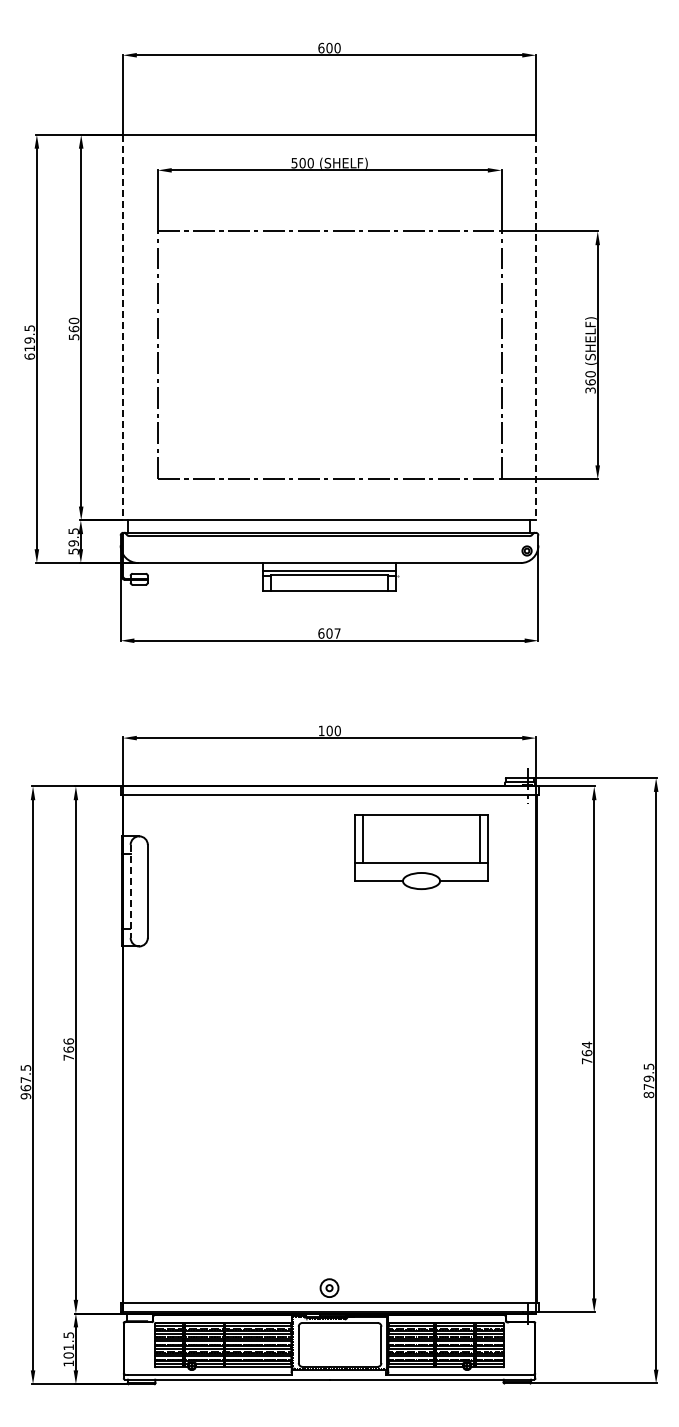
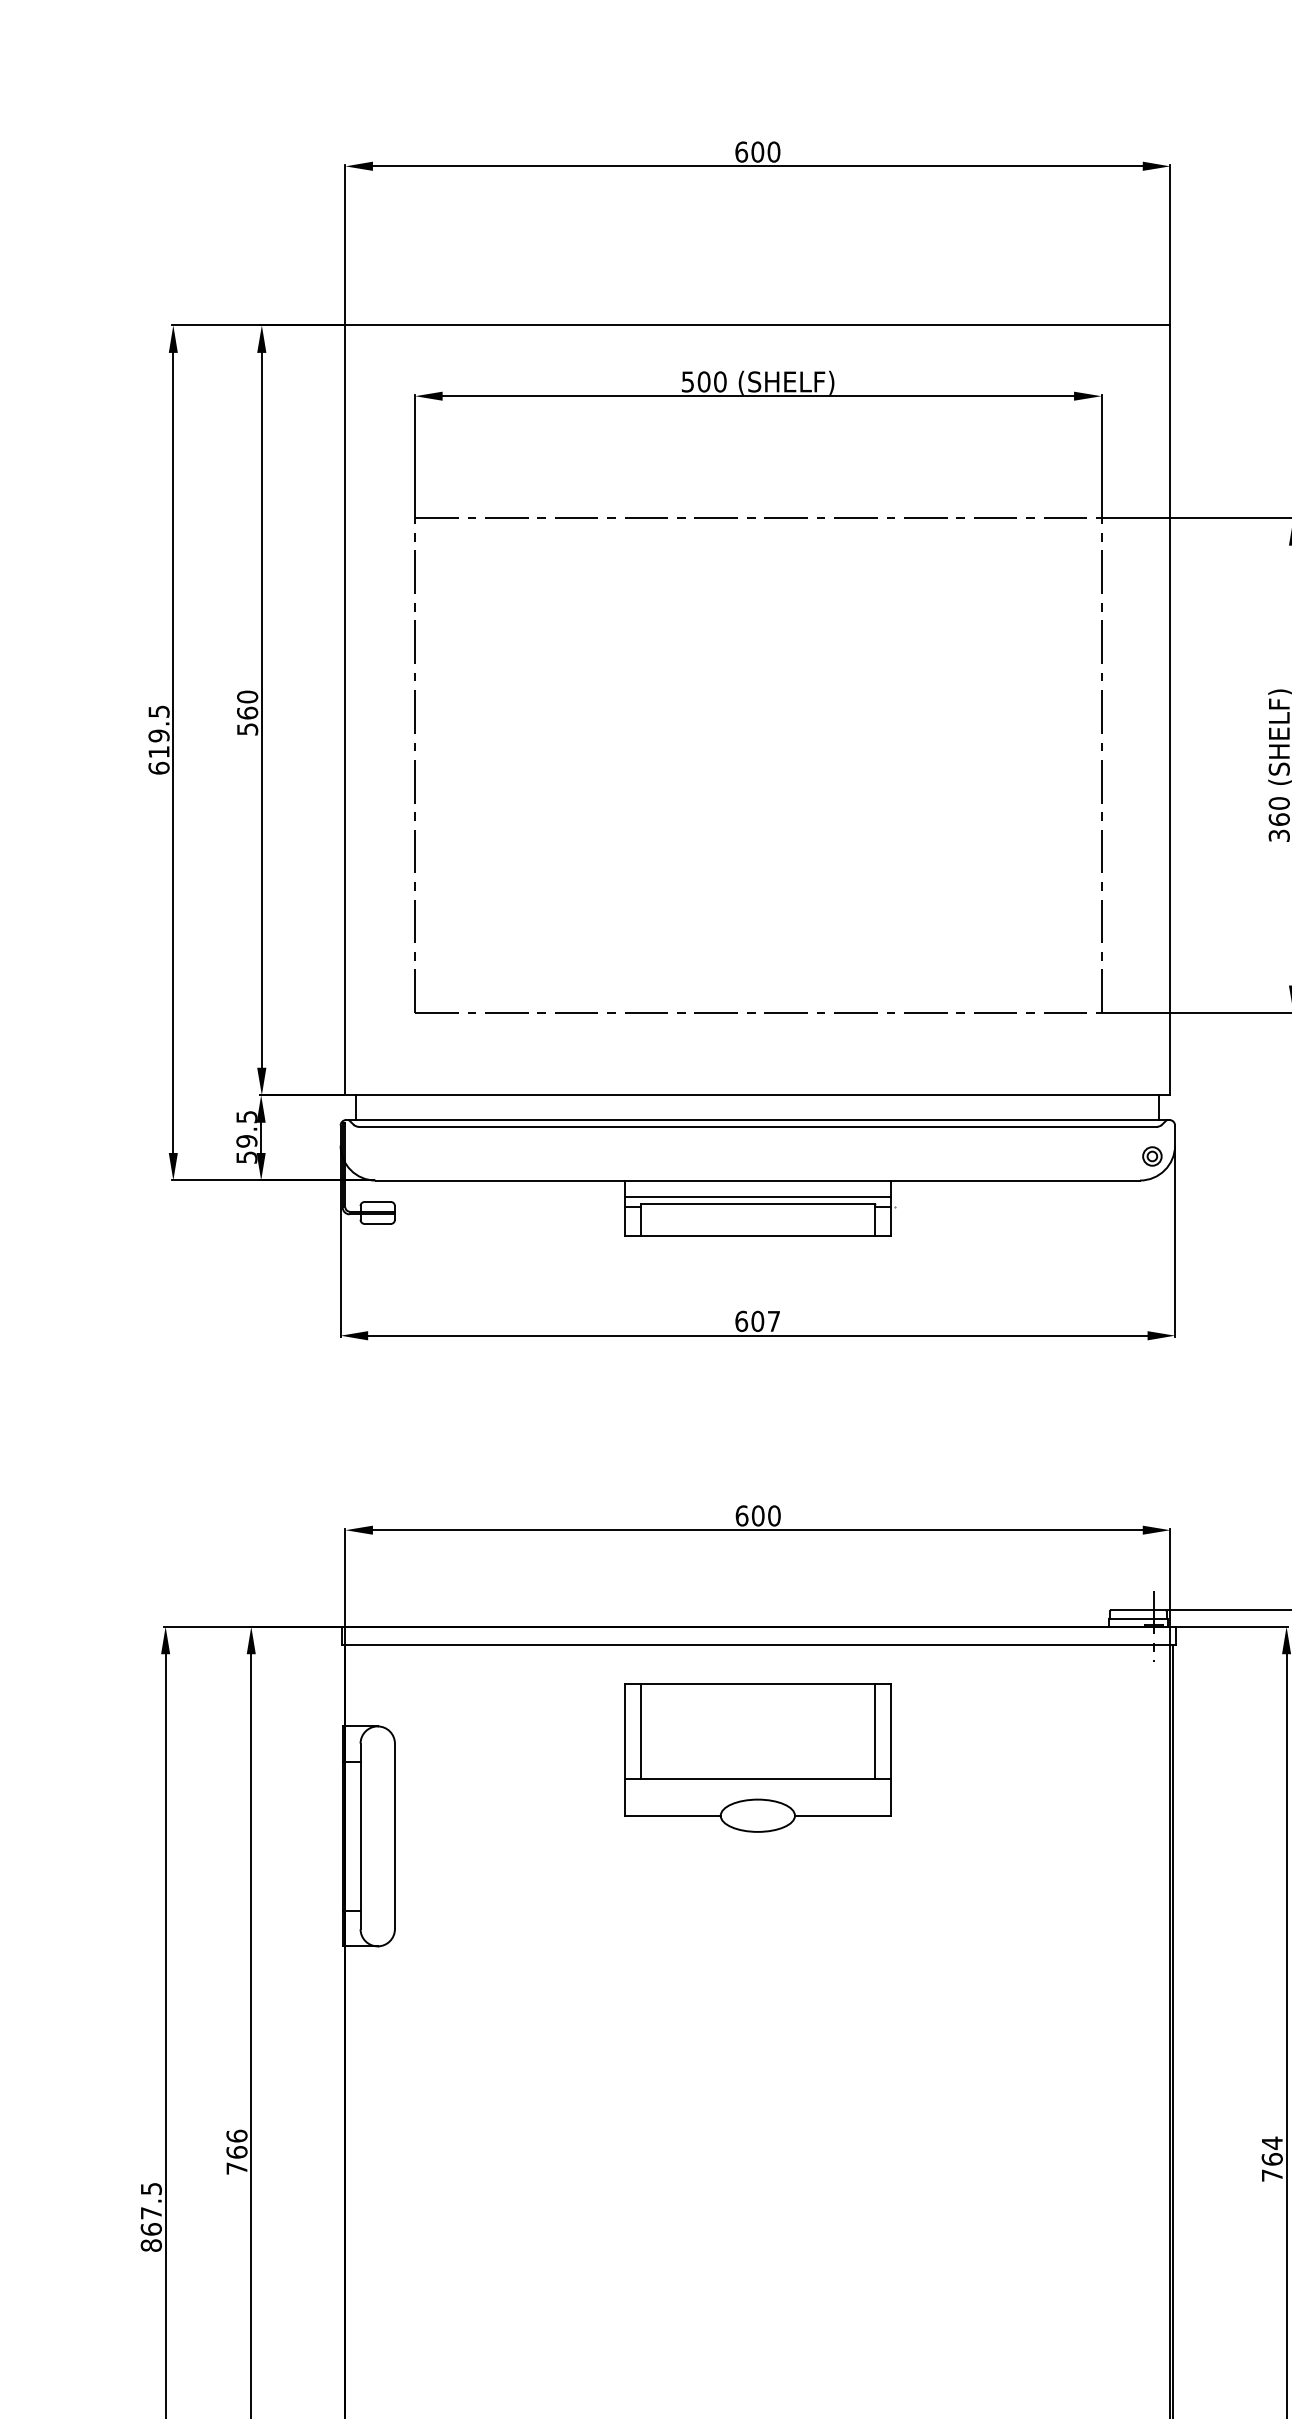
line: (123, 327) -> (346, 710), dashed -> solid
line: (536, 327) -> (1171, 710), dashed -> solid
text: (321, 730) -> (741, 1515), 100 -> 600
part: (421, 851) -> (757, 1756), moved
line: (130, 891) -> (360, 1836), dashed -> solid
text: (26, 1096) -> (152, 2246), 967.5 -> 867.5

